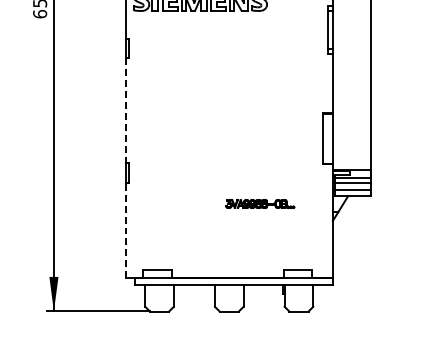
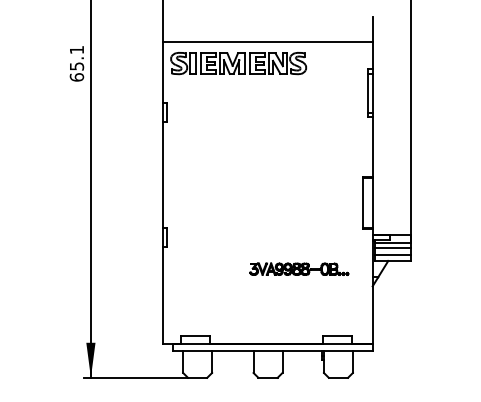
line: (125, 110) -> (163, 174), dashed -> solid
part: (260, 203) -> (299, 268), size x1.43
line: (125, 230) -> (163, 295), dashed -> solid

